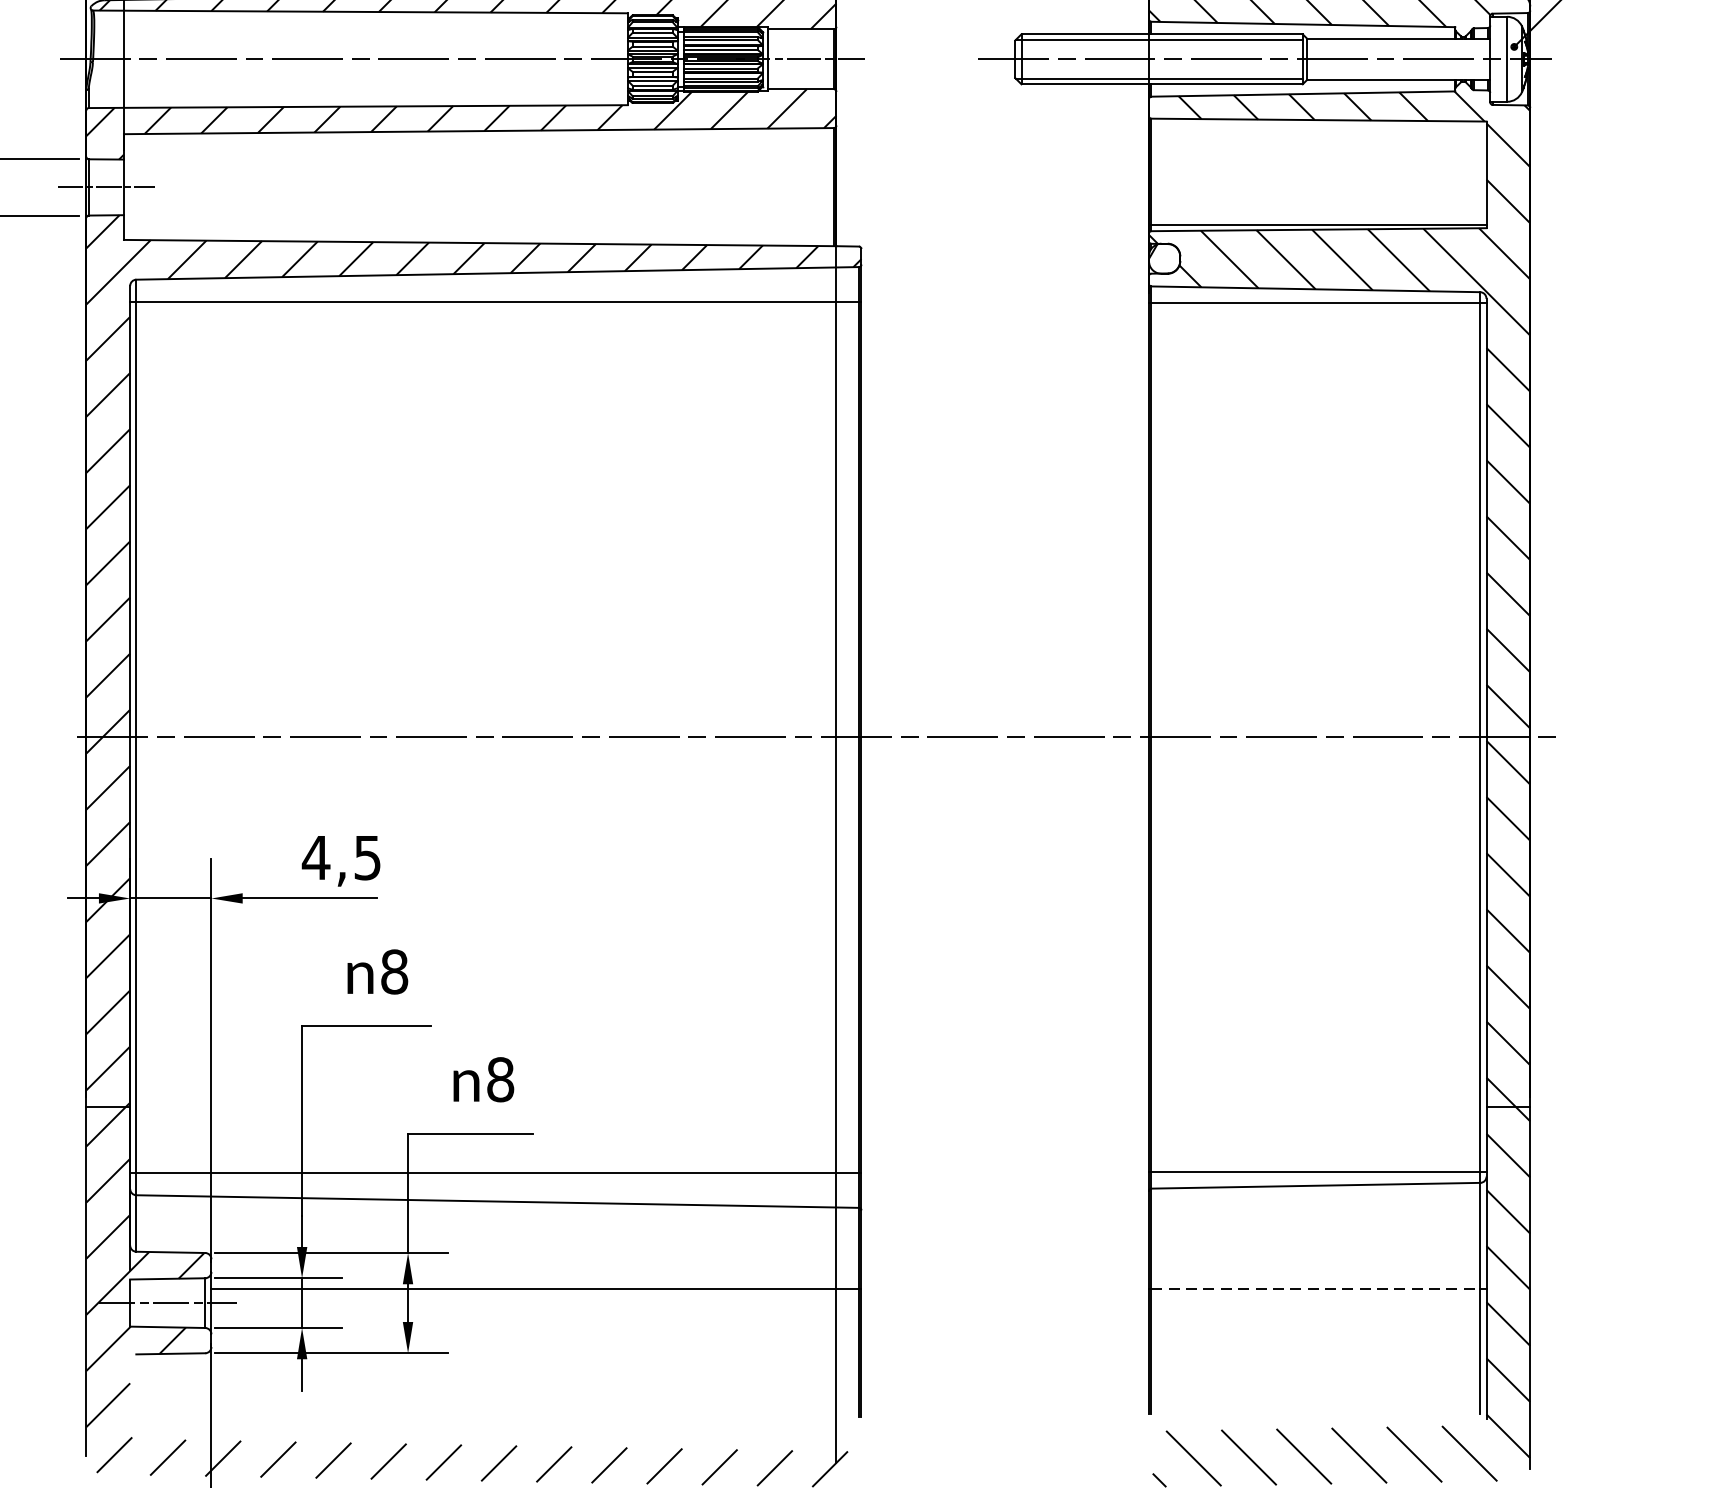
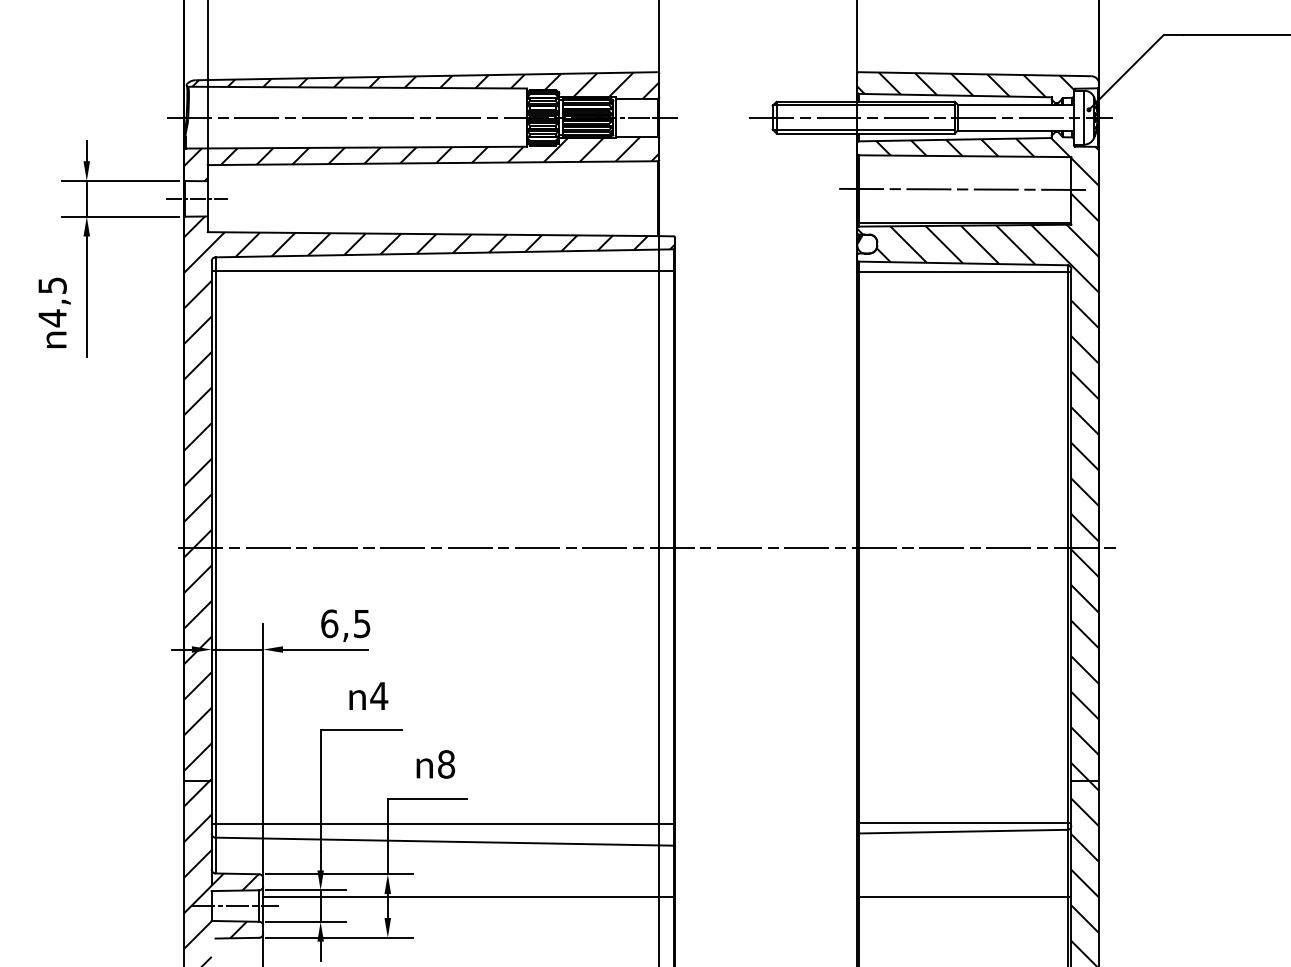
line: (1319, 172) -> (965, 189), added
text: (316, 857) -> (329, 623), 4,5 -> 6,5
text: (394, 970) -> (379, 695), 8 -> 4
line: (1316, 1288) -> (963, 896), dashed -> solid

